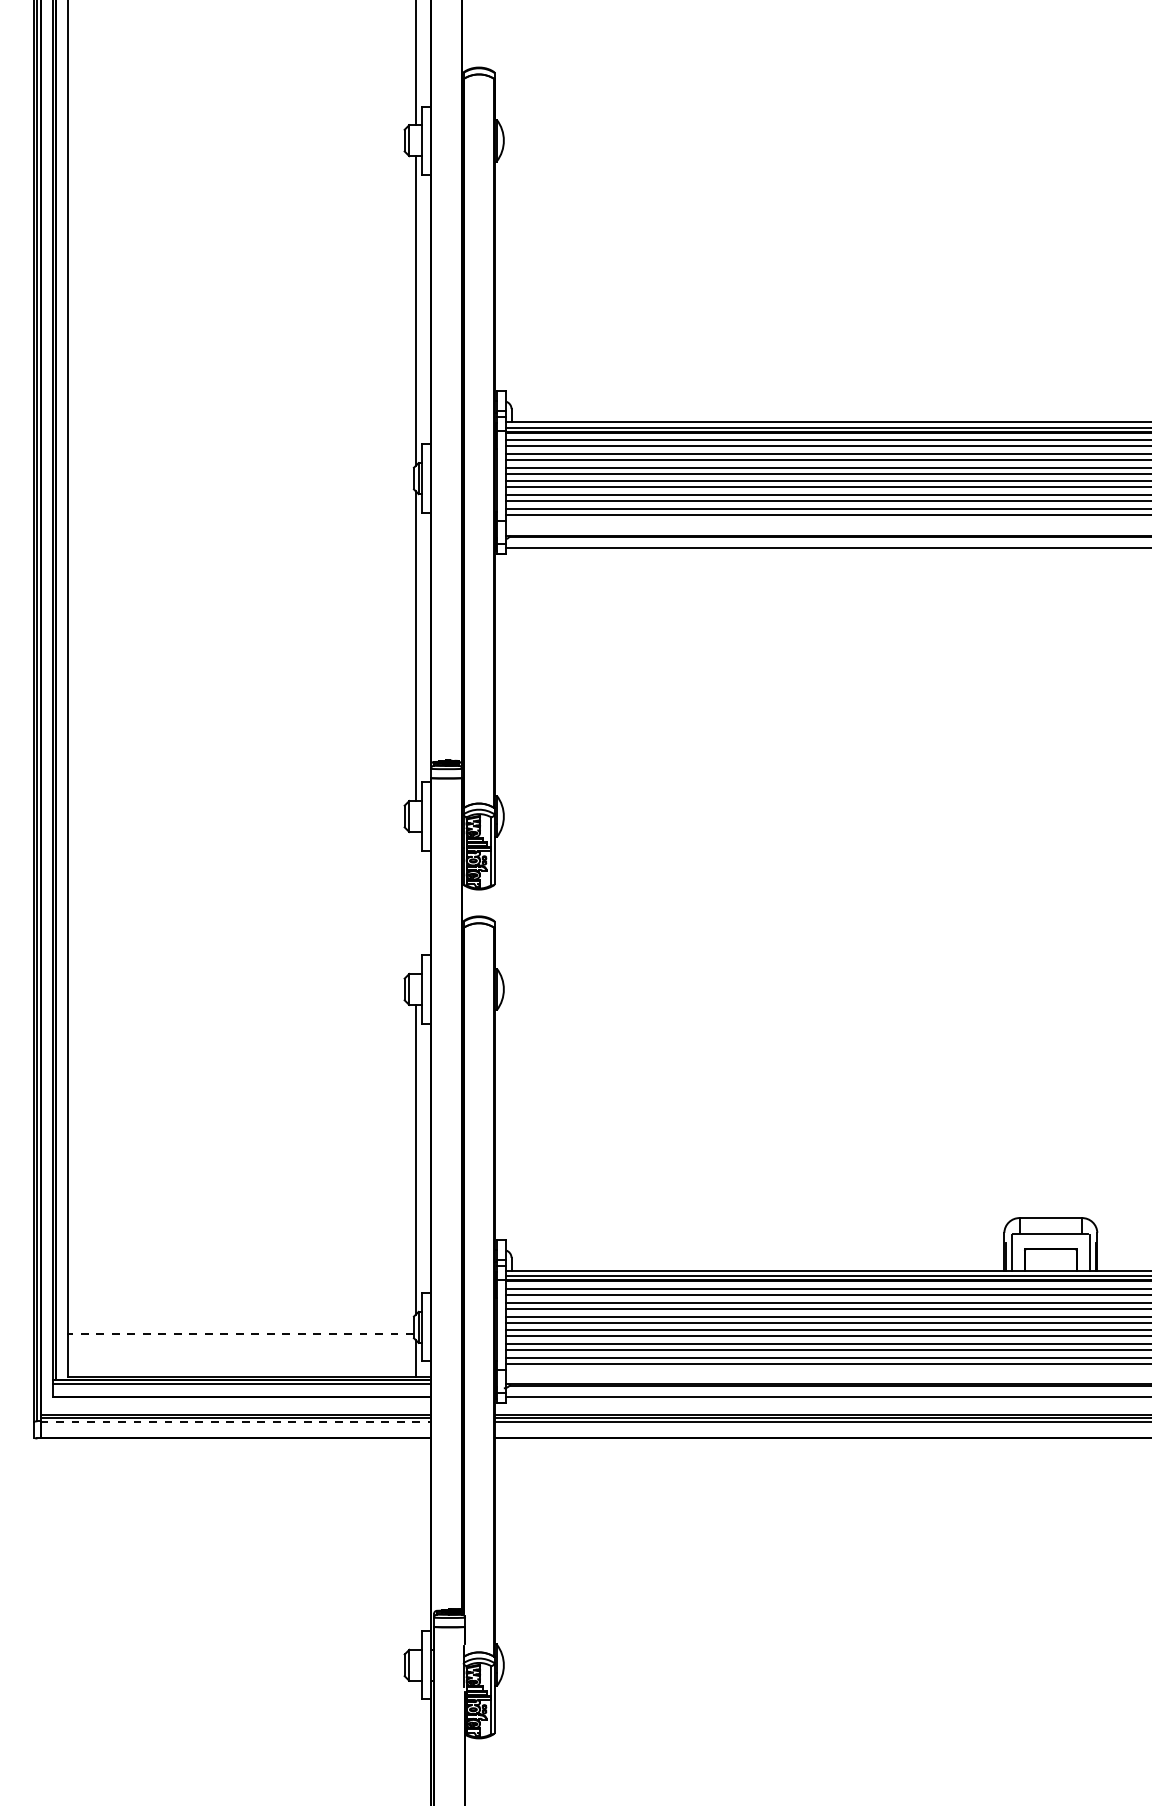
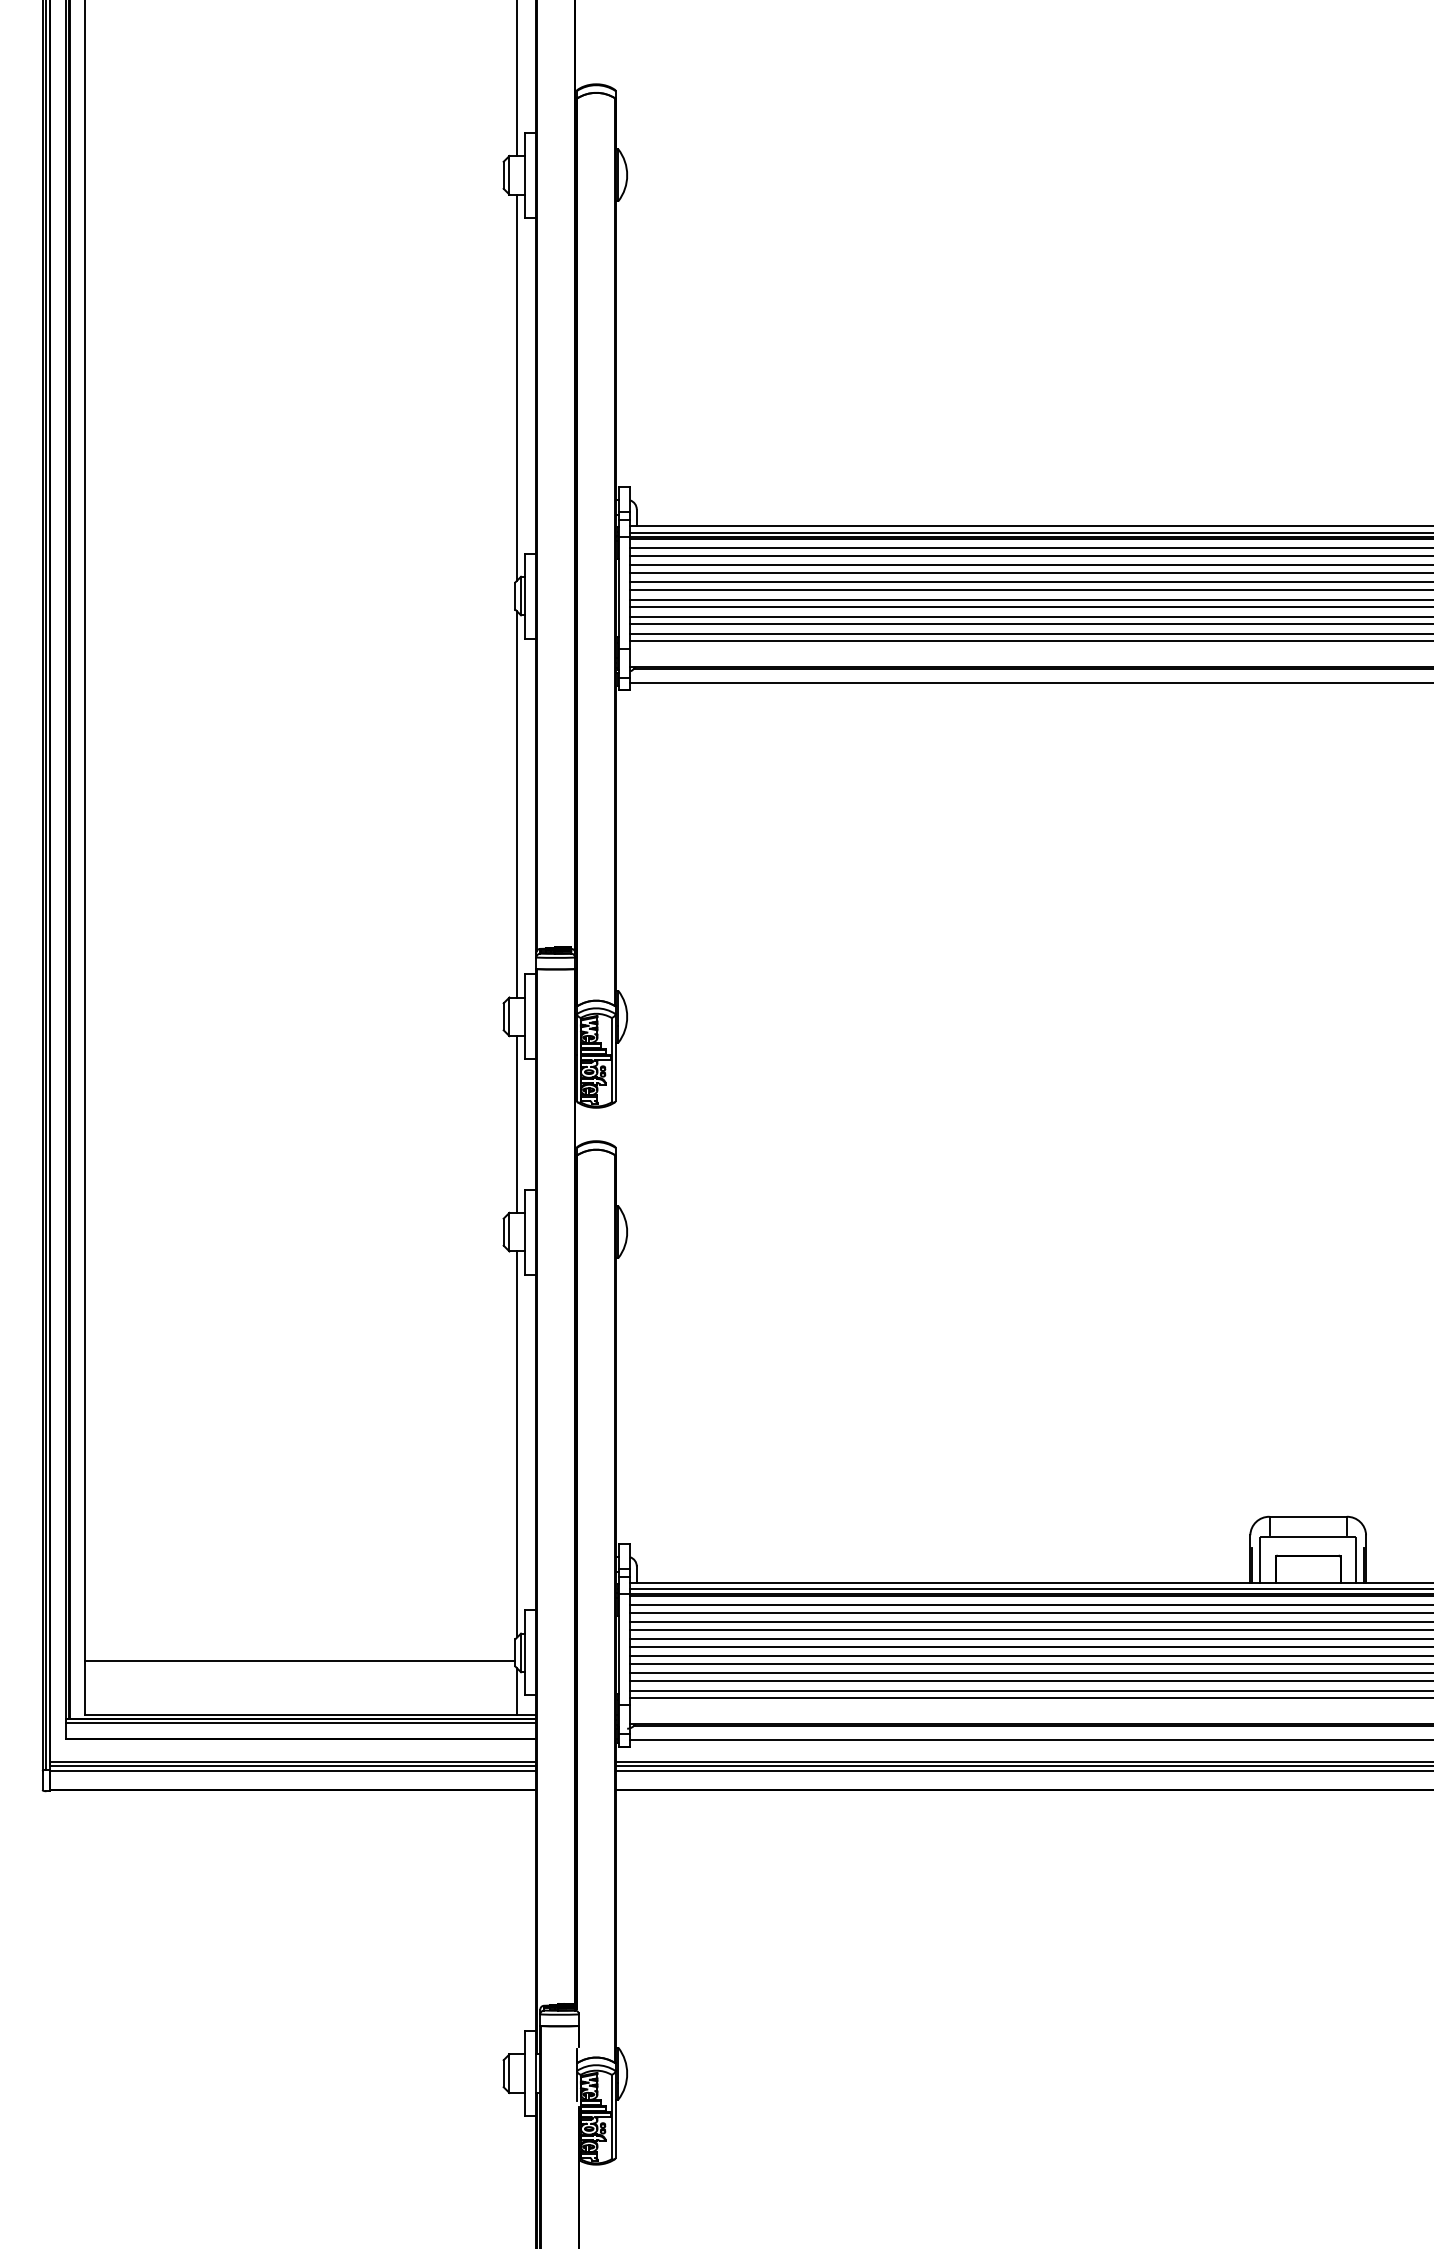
line: (415, 902) -> (517, 1123), added
line: (241, 1333) -> (300, 1660), dashed -> solid
line: (236, 1422) -> (294, 1771), dashed -> solid

